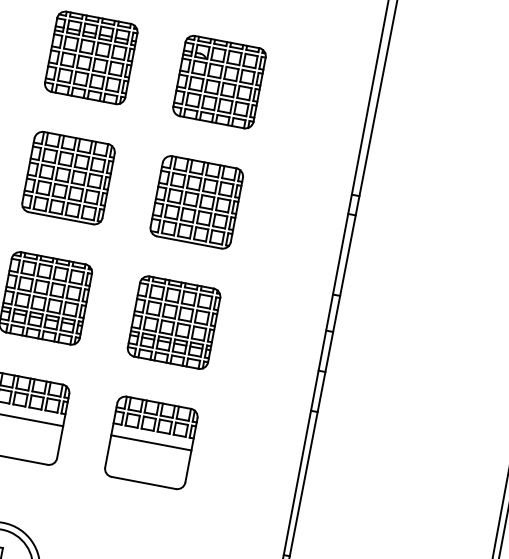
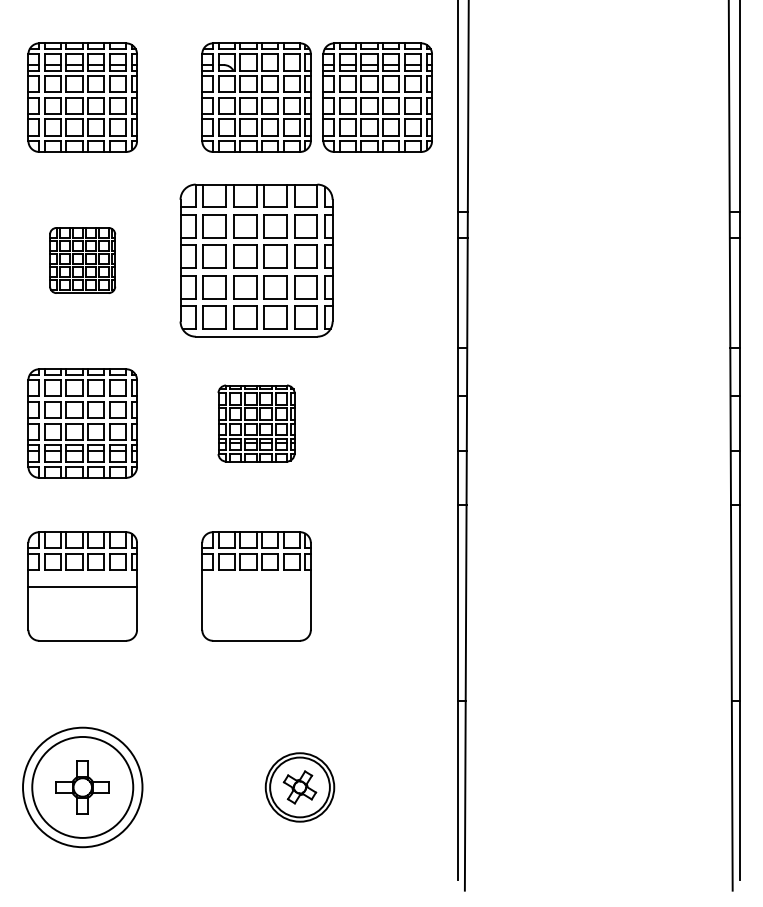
part: (308, 98) -> (377, 97), added
part: (68, 178) -> (82, 260), size x0.6
part: (196, 202) -> (256, 260), size x1.4
part: (174, 322) -> (256, 423), size x0.7
line: (151, 442) -> (256, 586), removed

